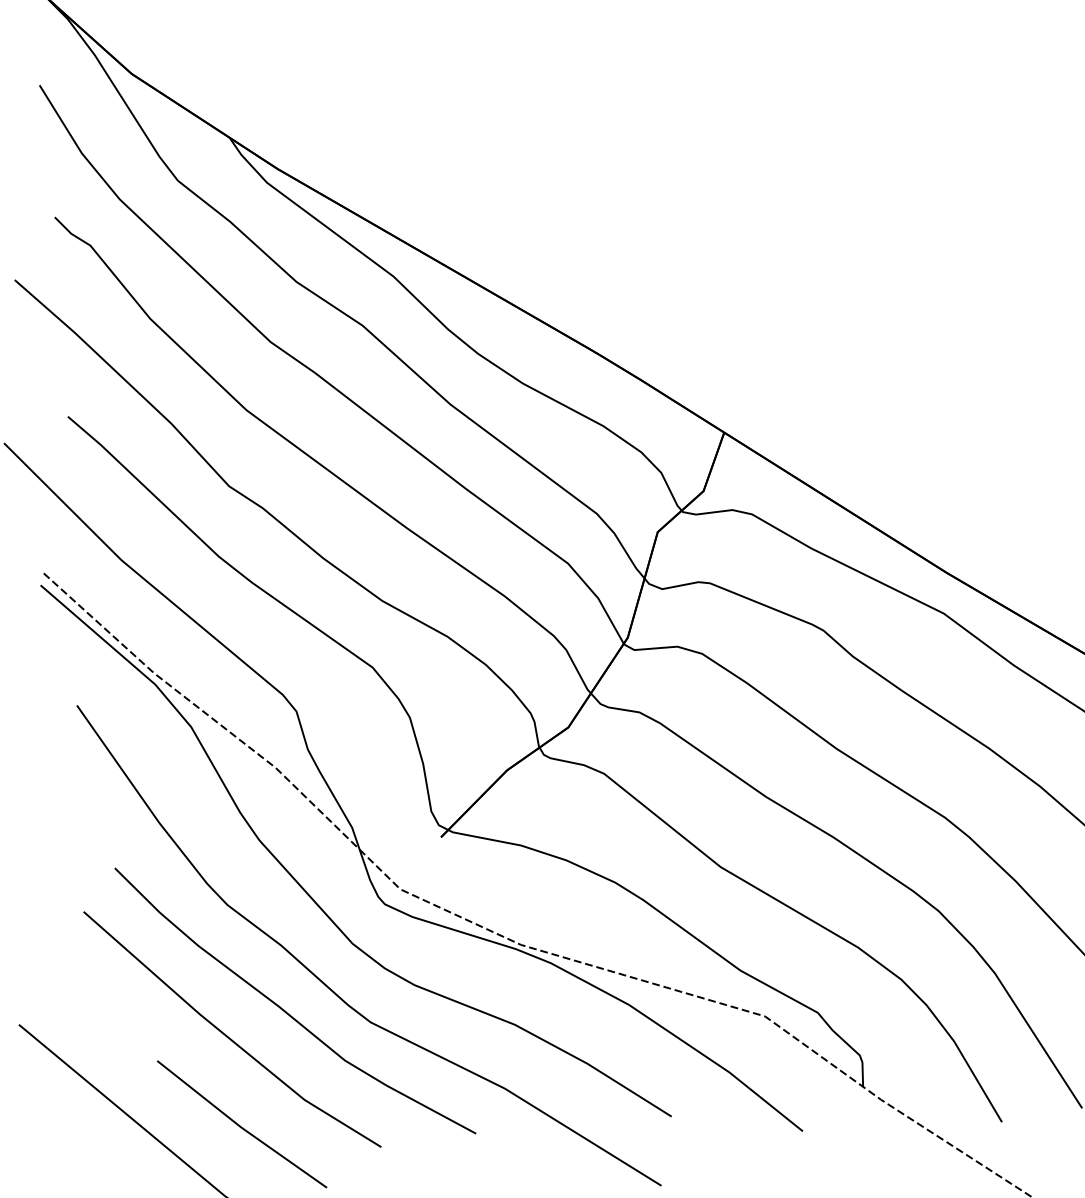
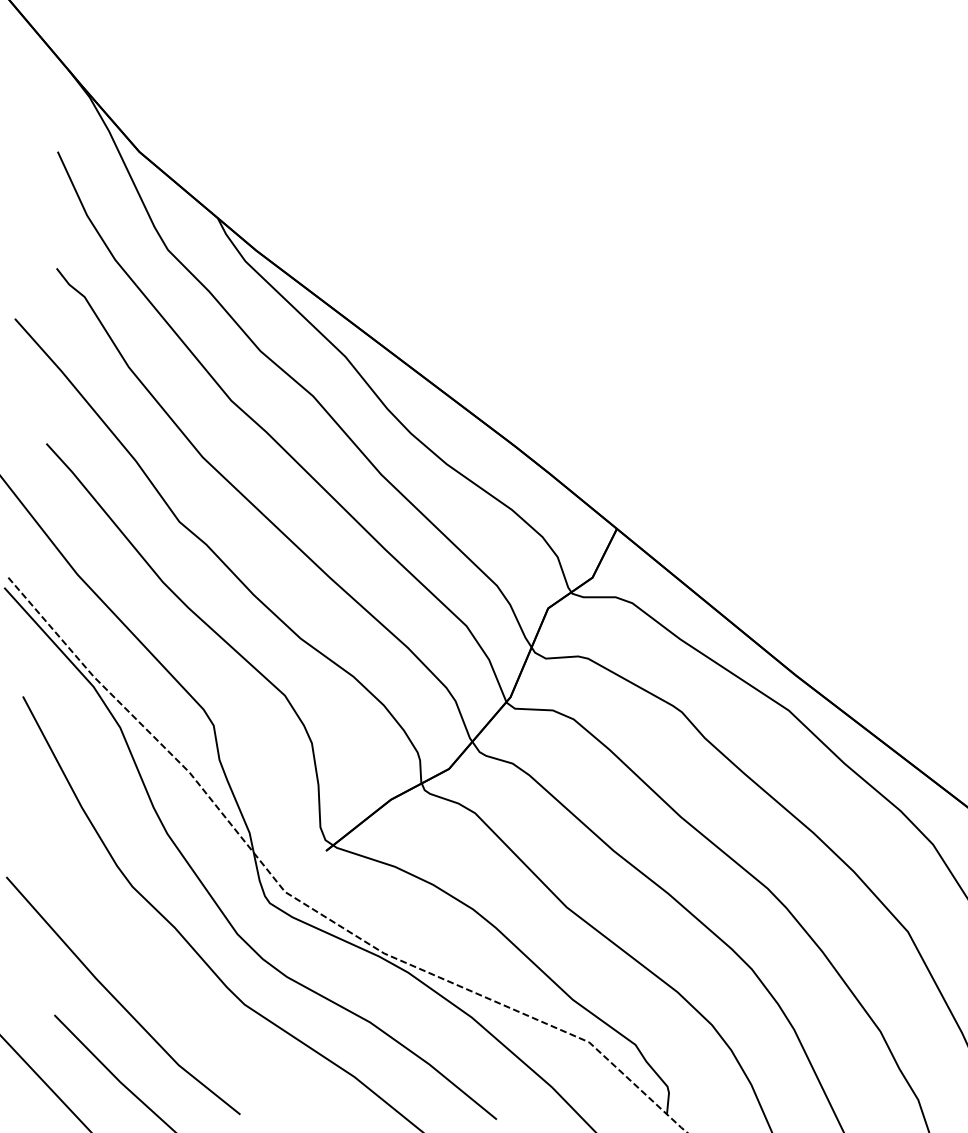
part: (286, 1010) -> (172, 985), removed

